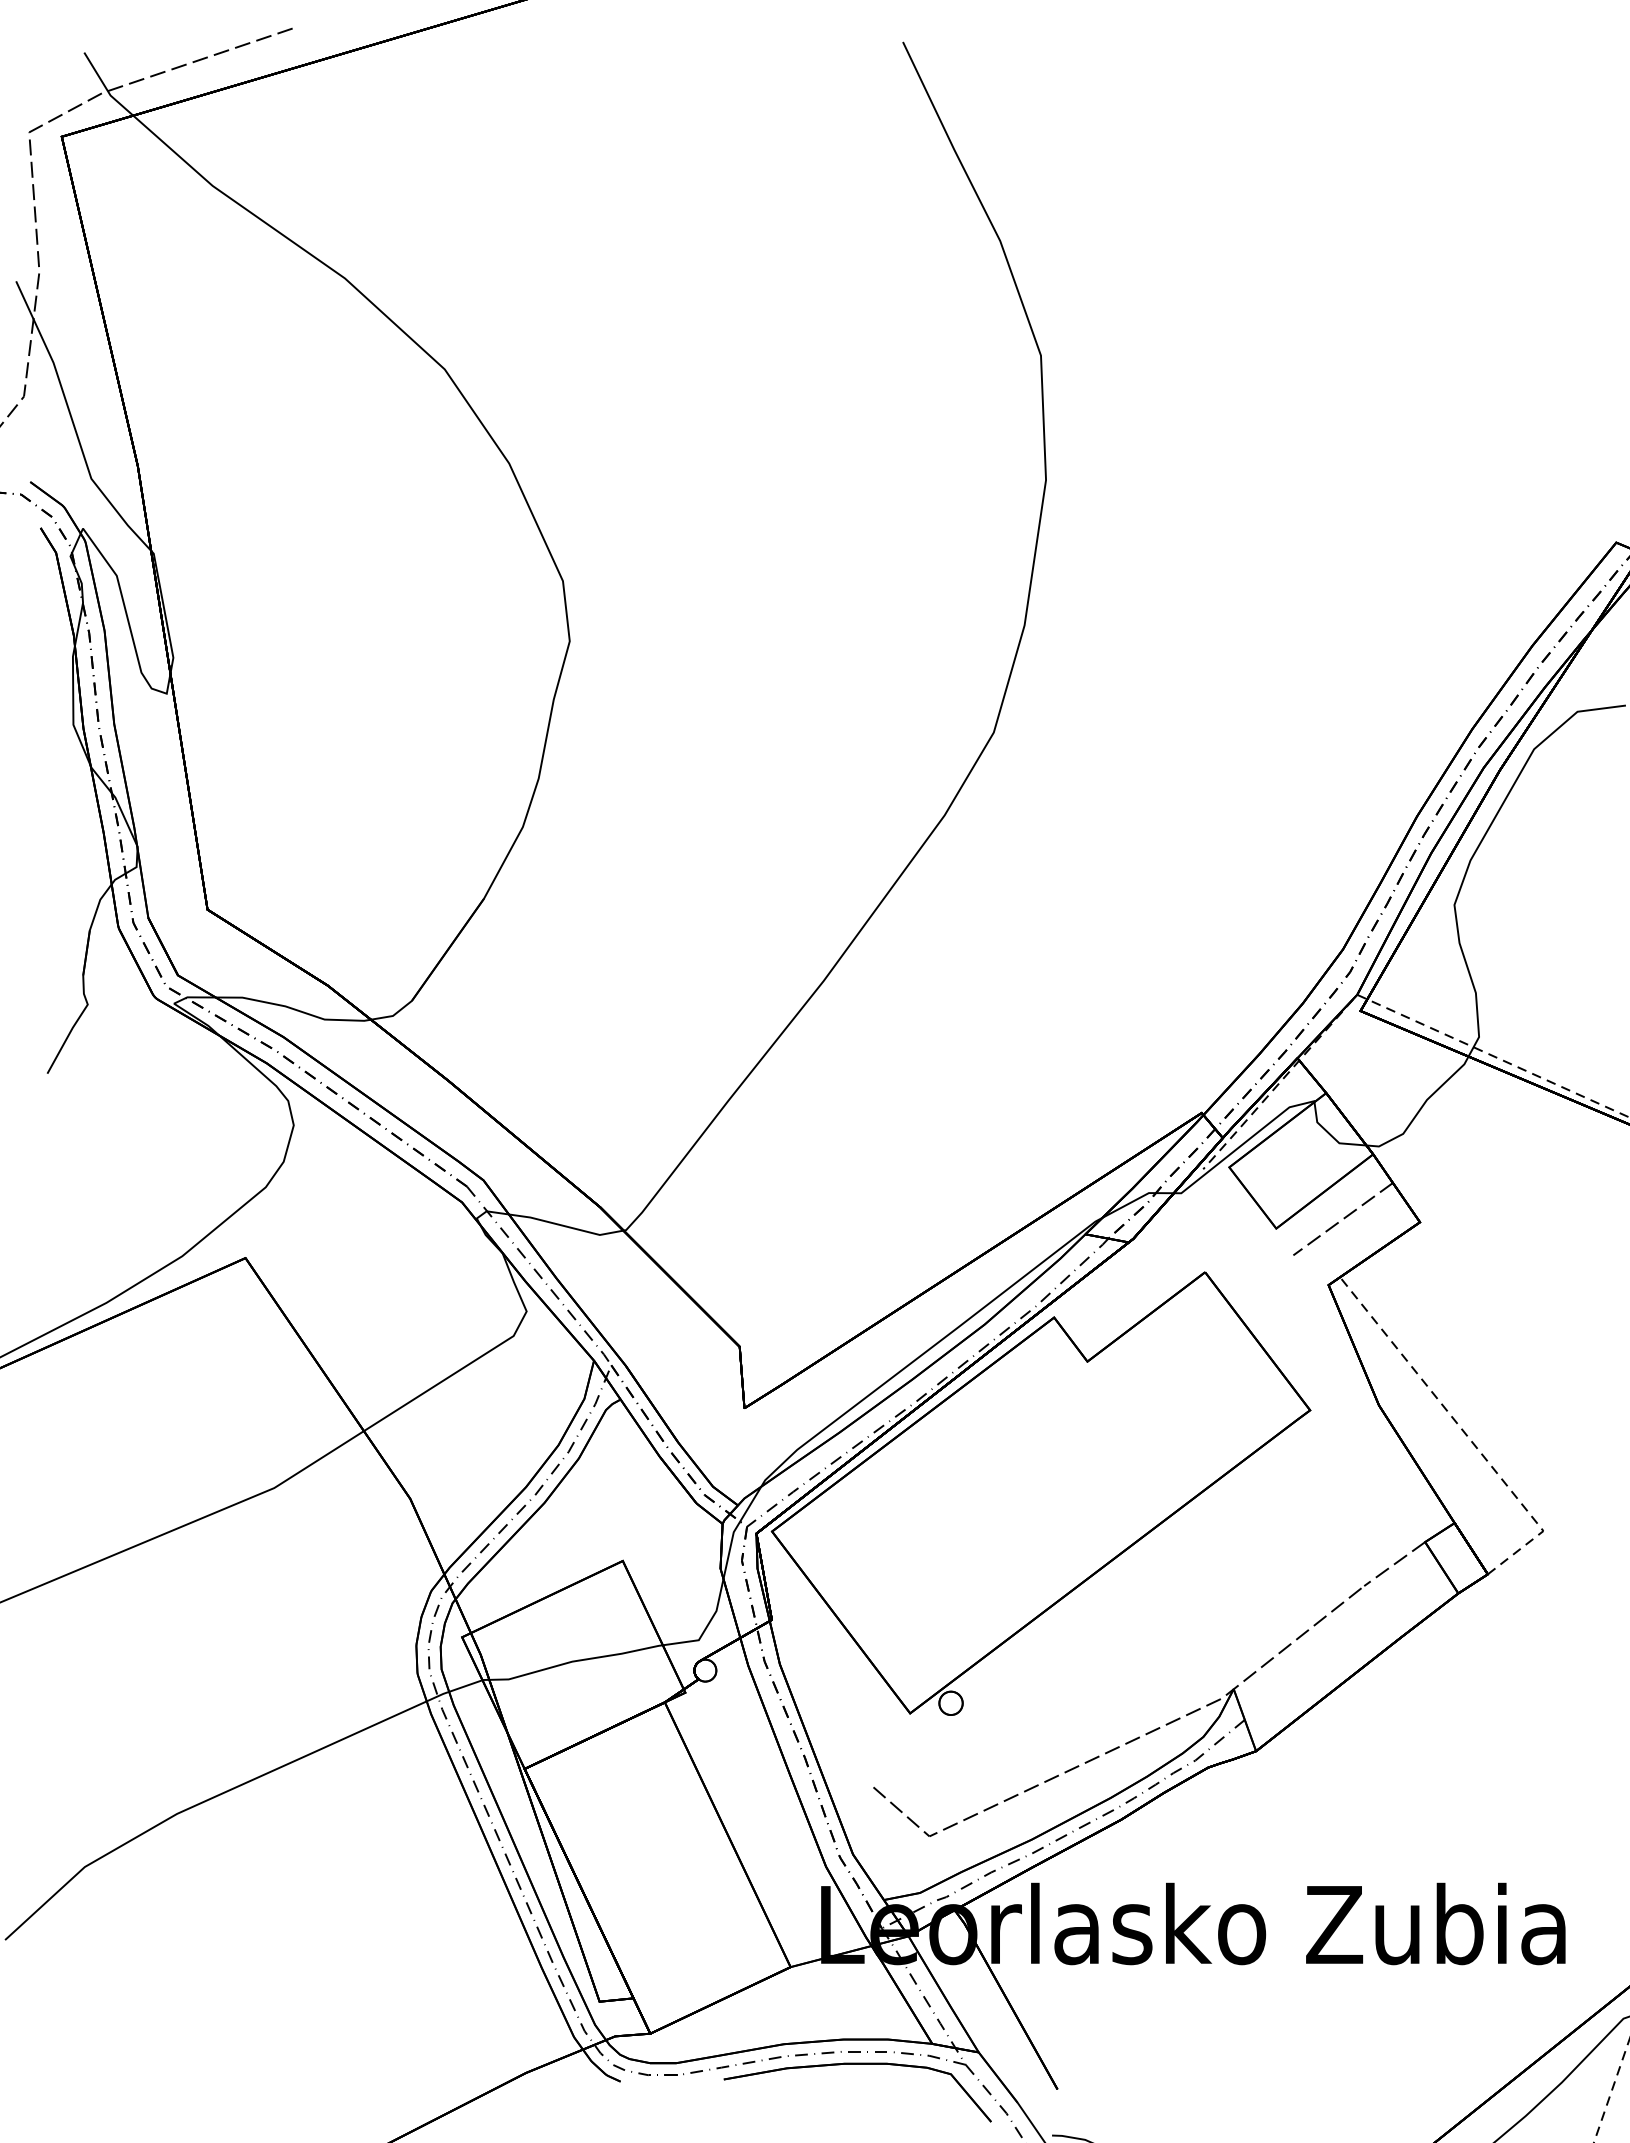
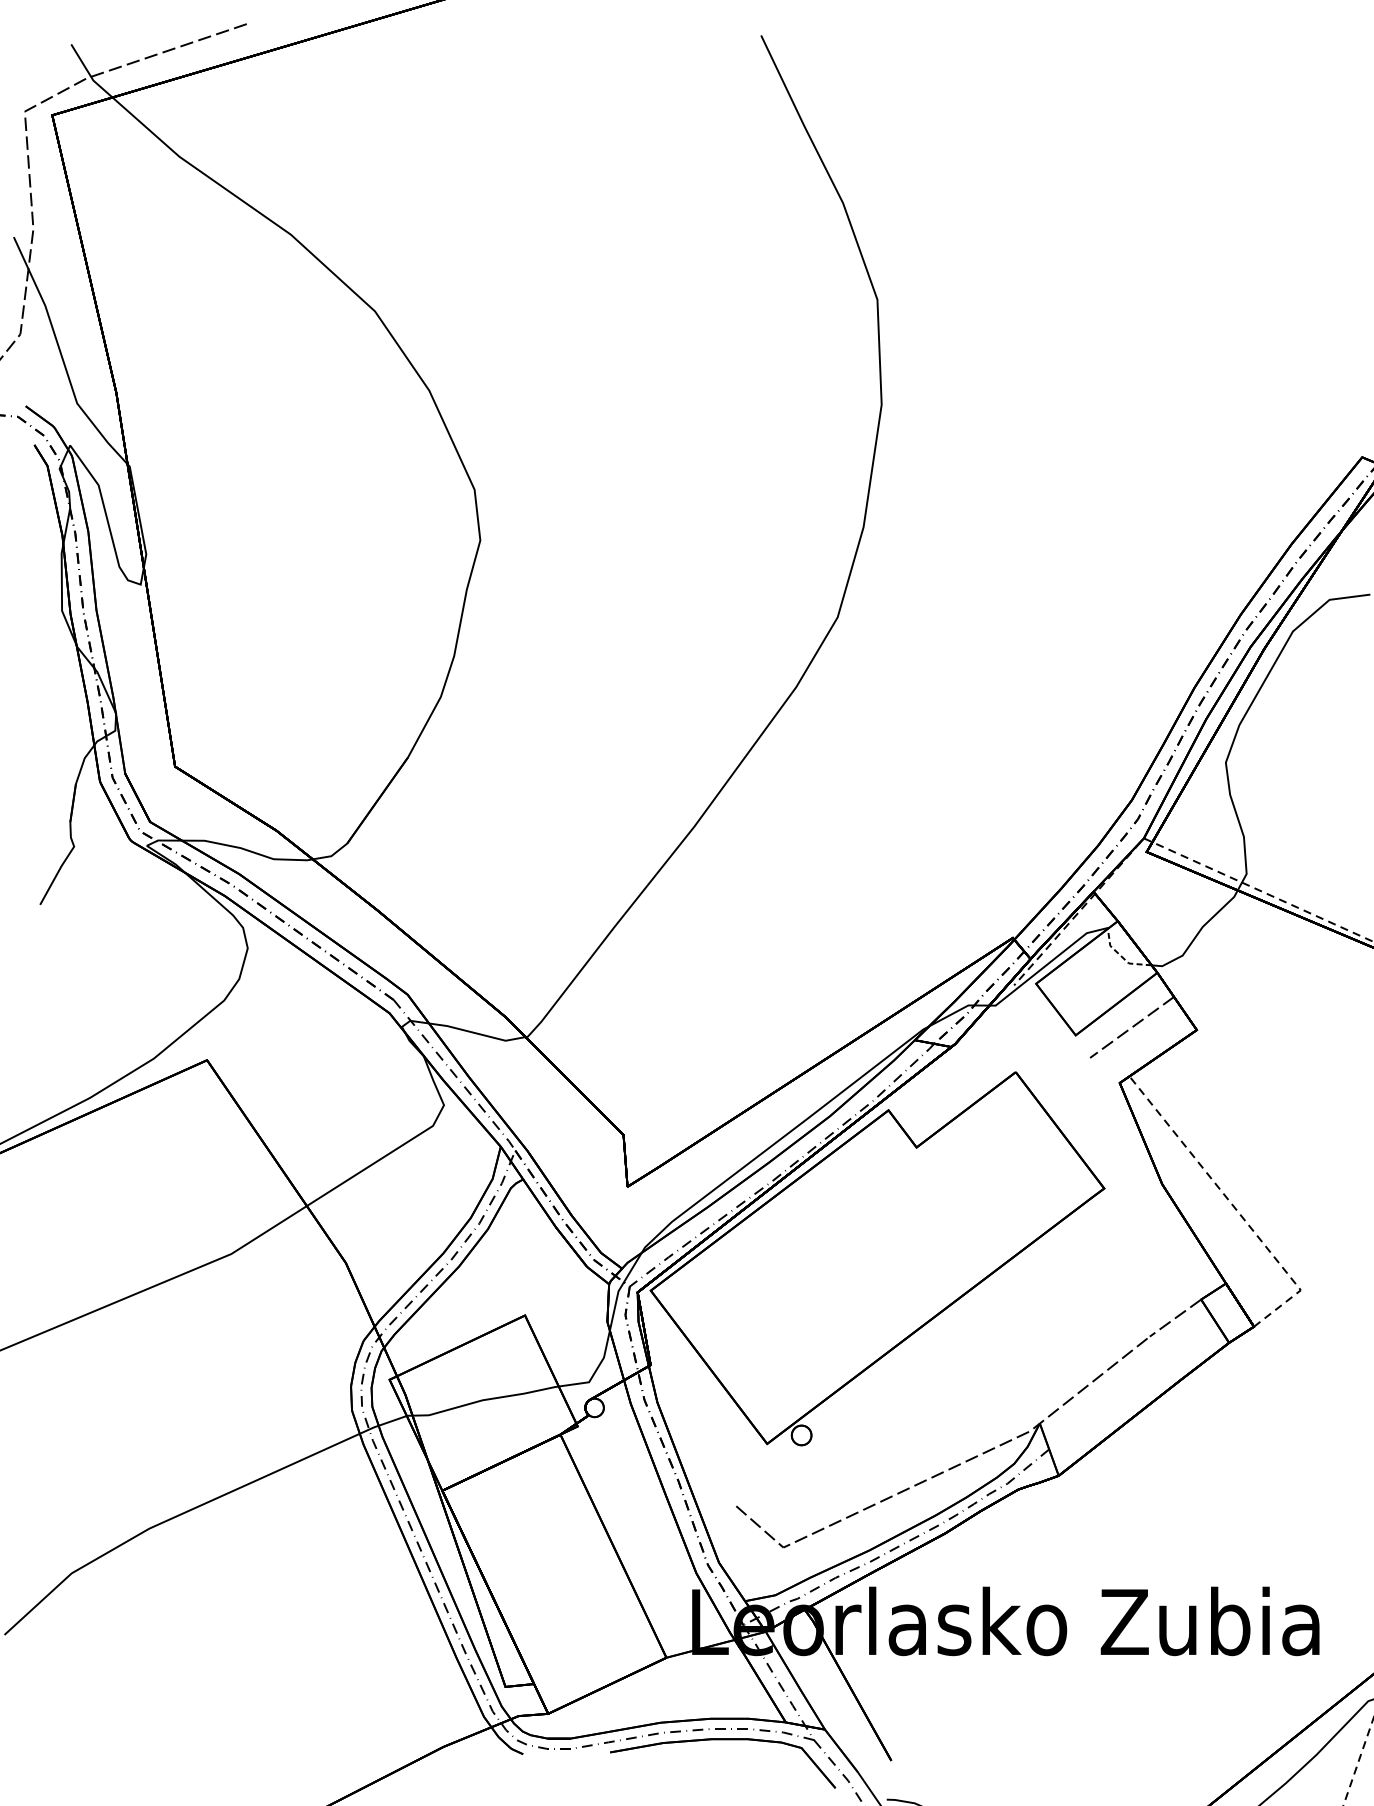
line: (1330, 1135) -> (1121, 956), solid -> dashed

